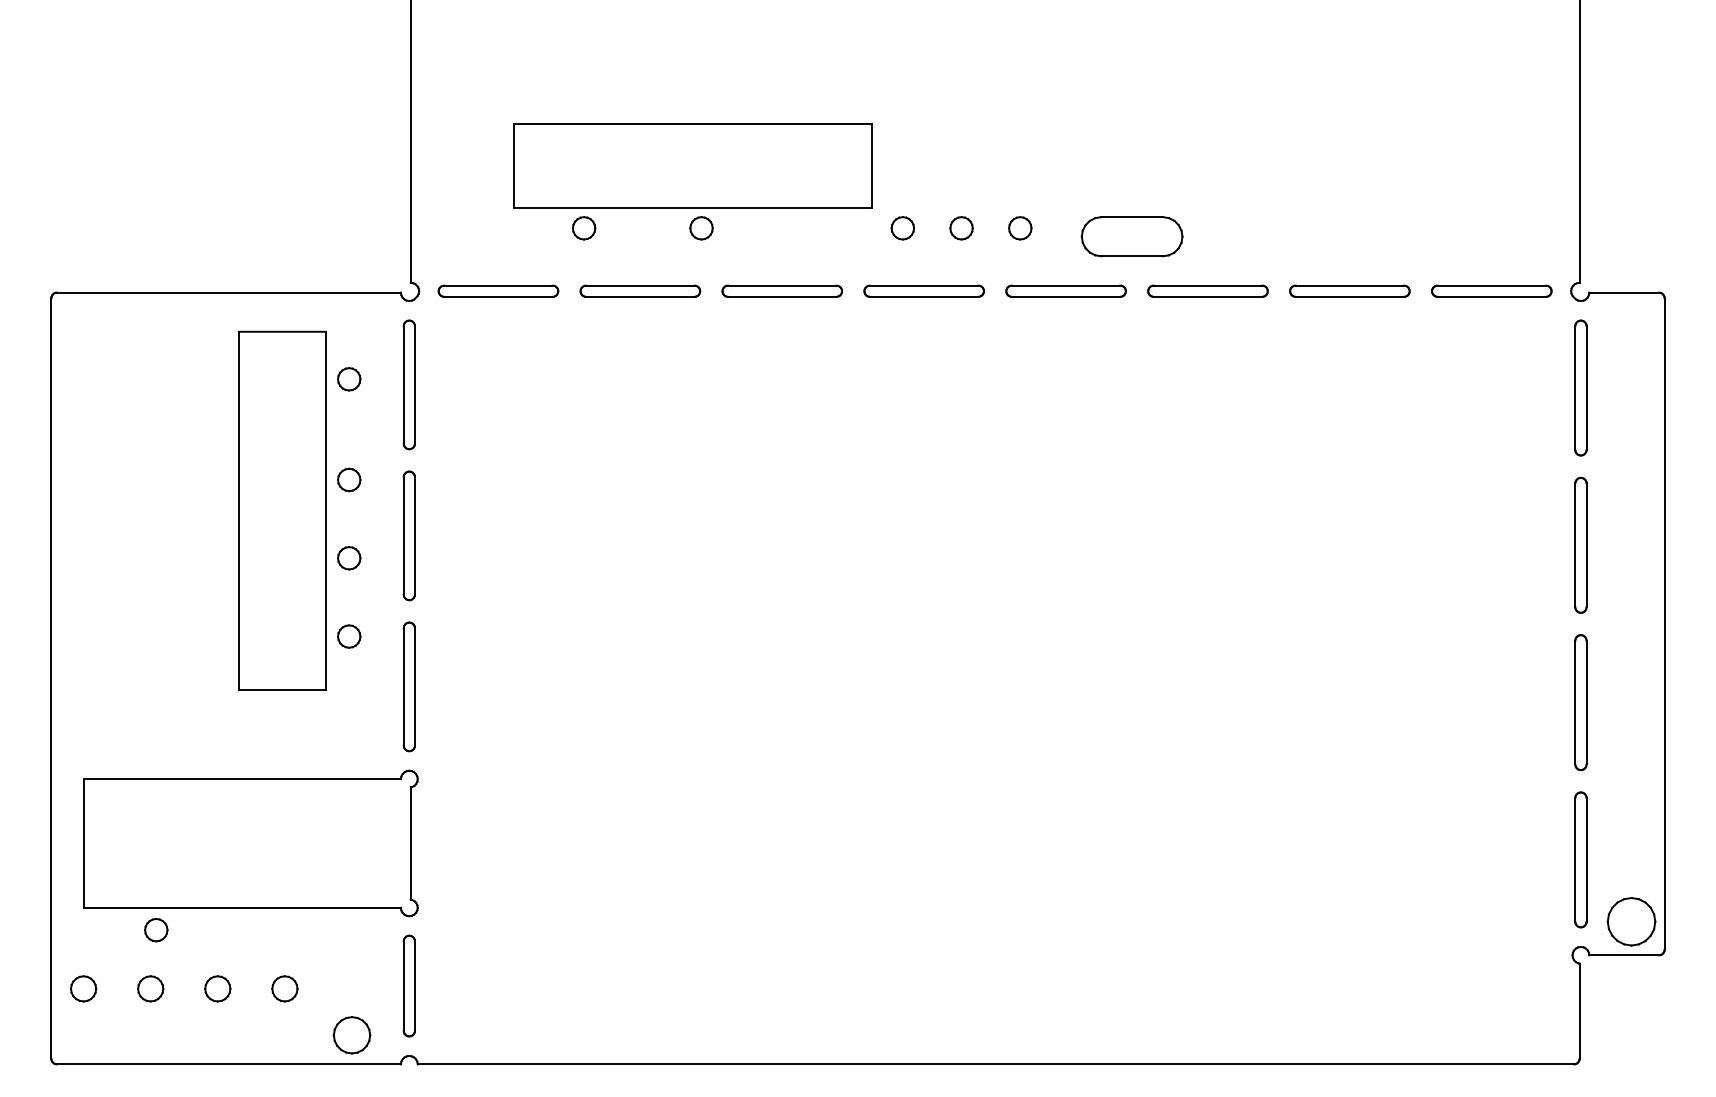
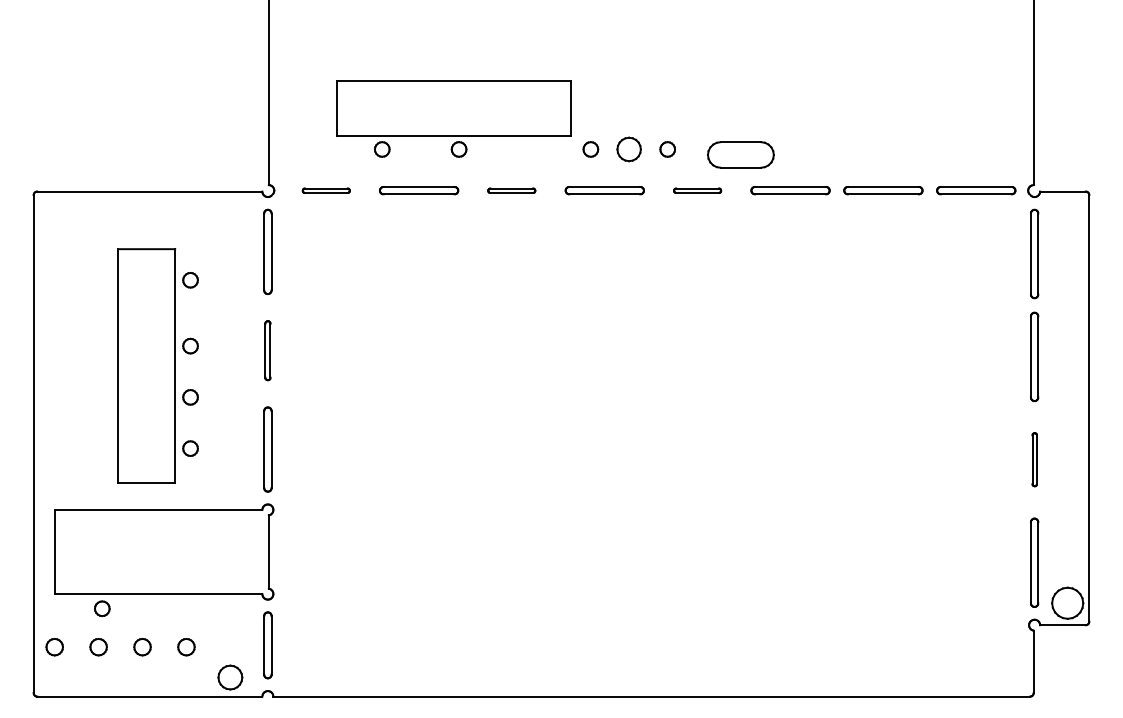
part: (961, 228) -> (629, 149), size x1.6
part: (498, 291) -> (326, 190), size x0.6
part: (781, 291) -> (511, 190), size x0.6
part: (1065, 291) -> (697, 190), size x0.6
part: (298, 509) -> (157, 365), moved
part: (408, 535) -> (267, 350), size x0.7
part: (1580, 702) -> (1034, 459), size x0.6

